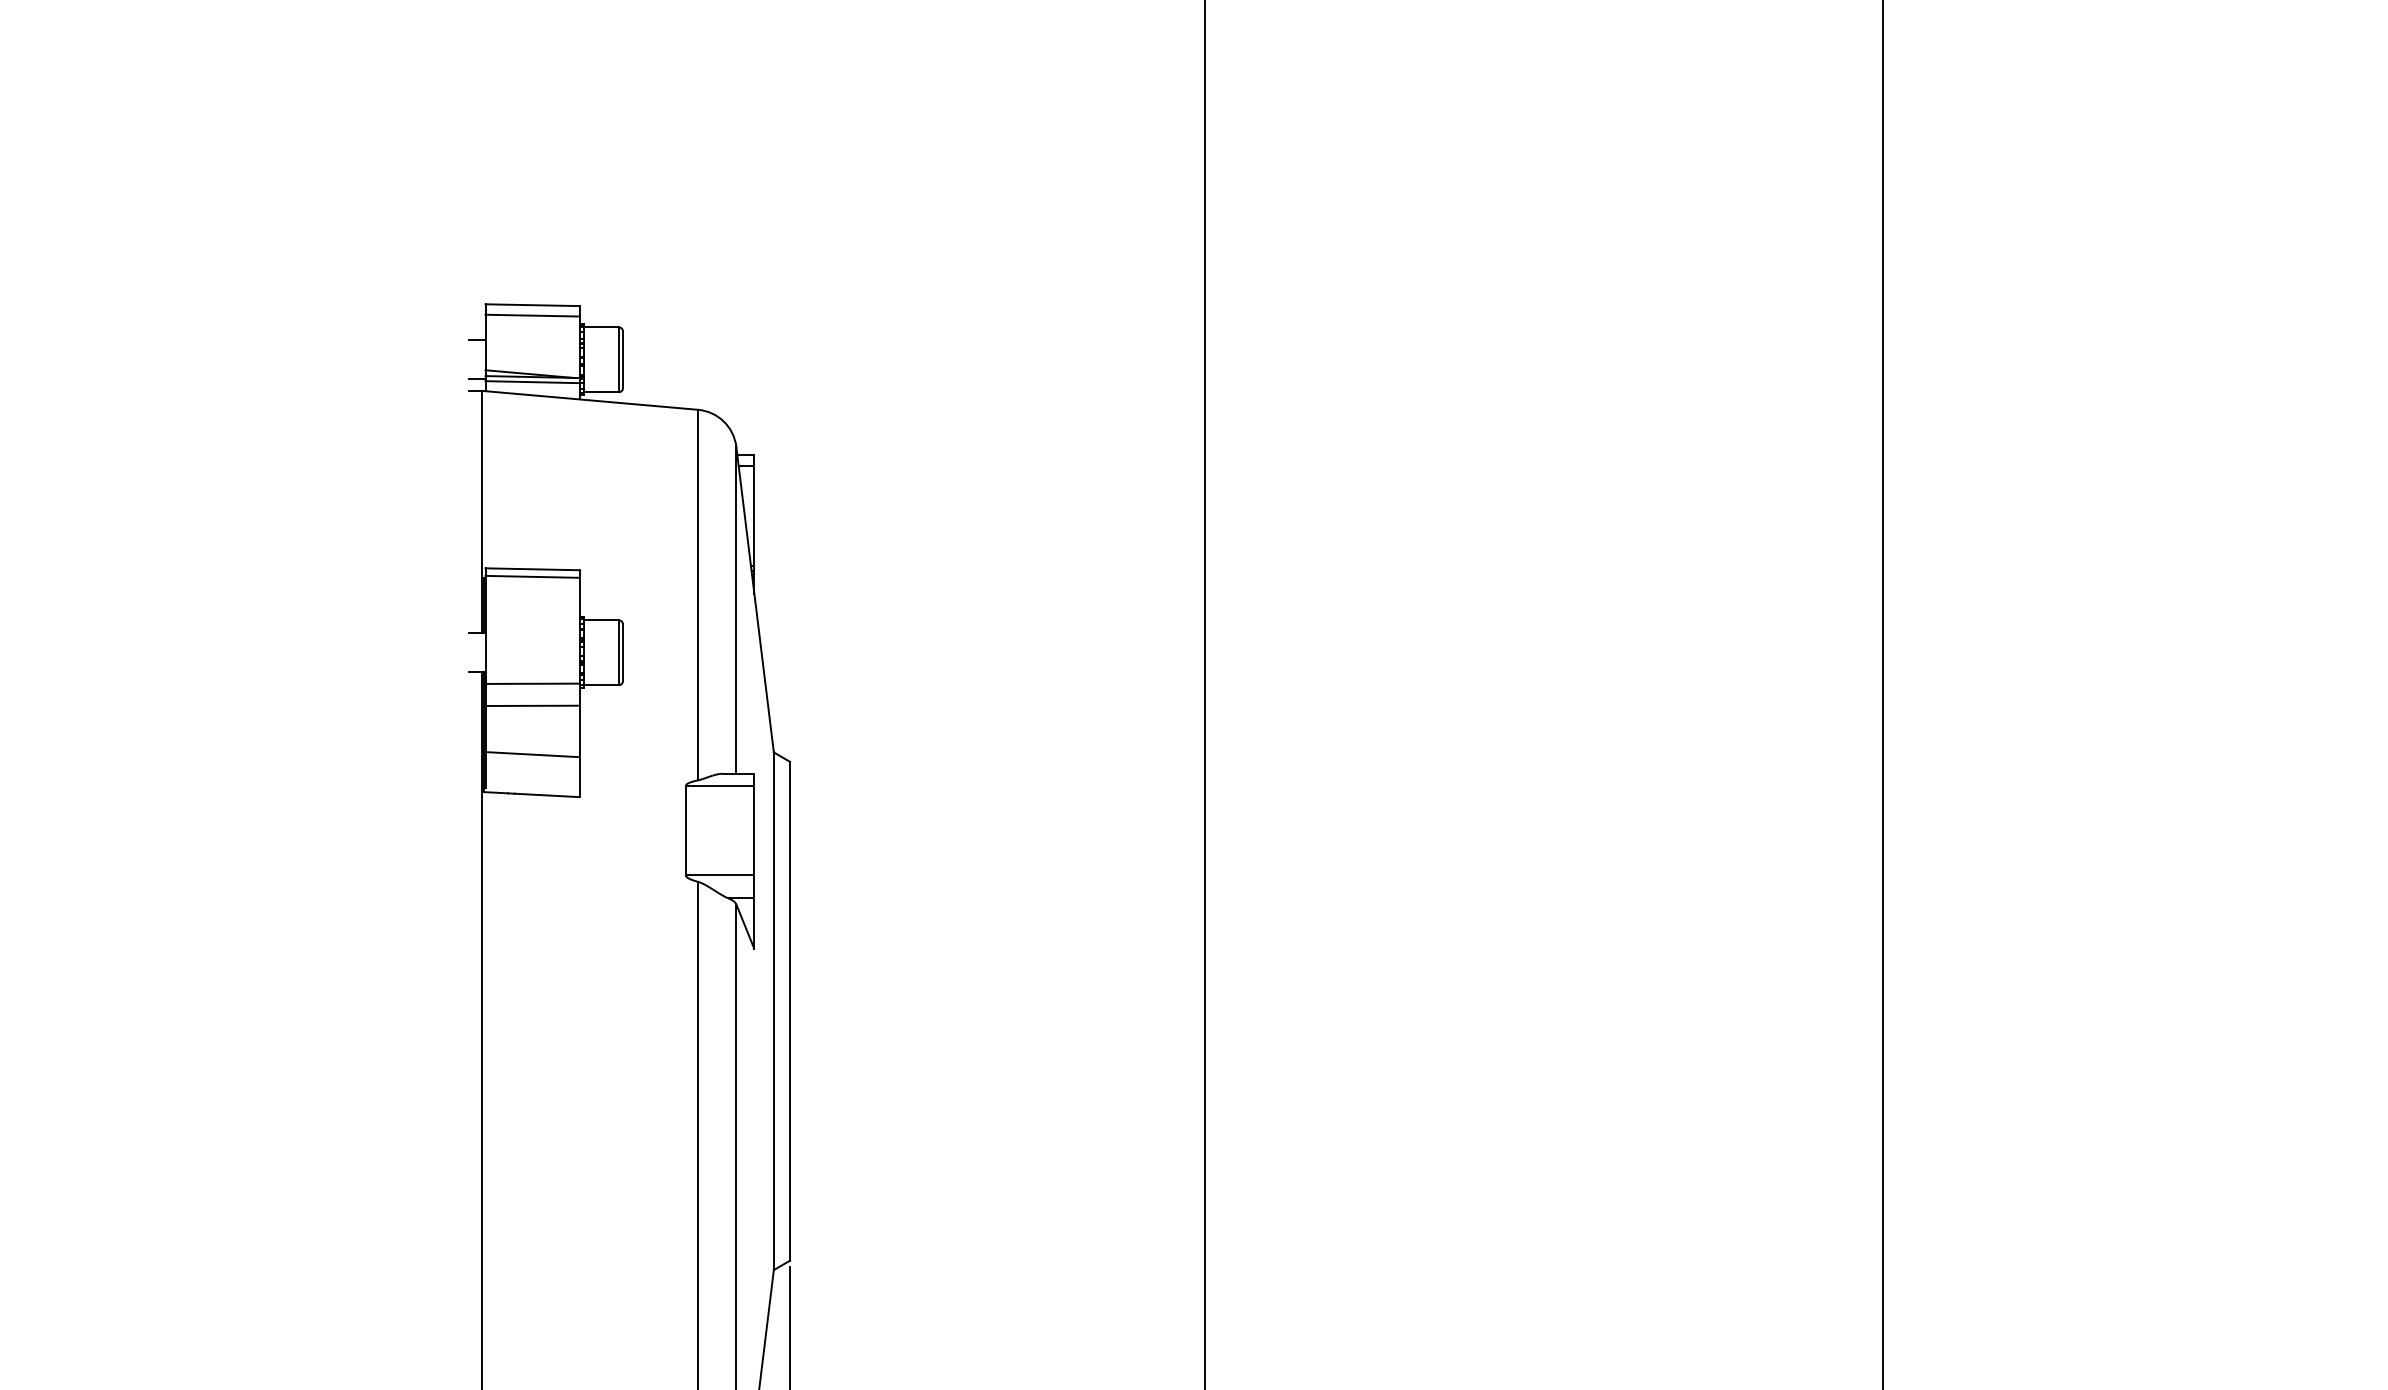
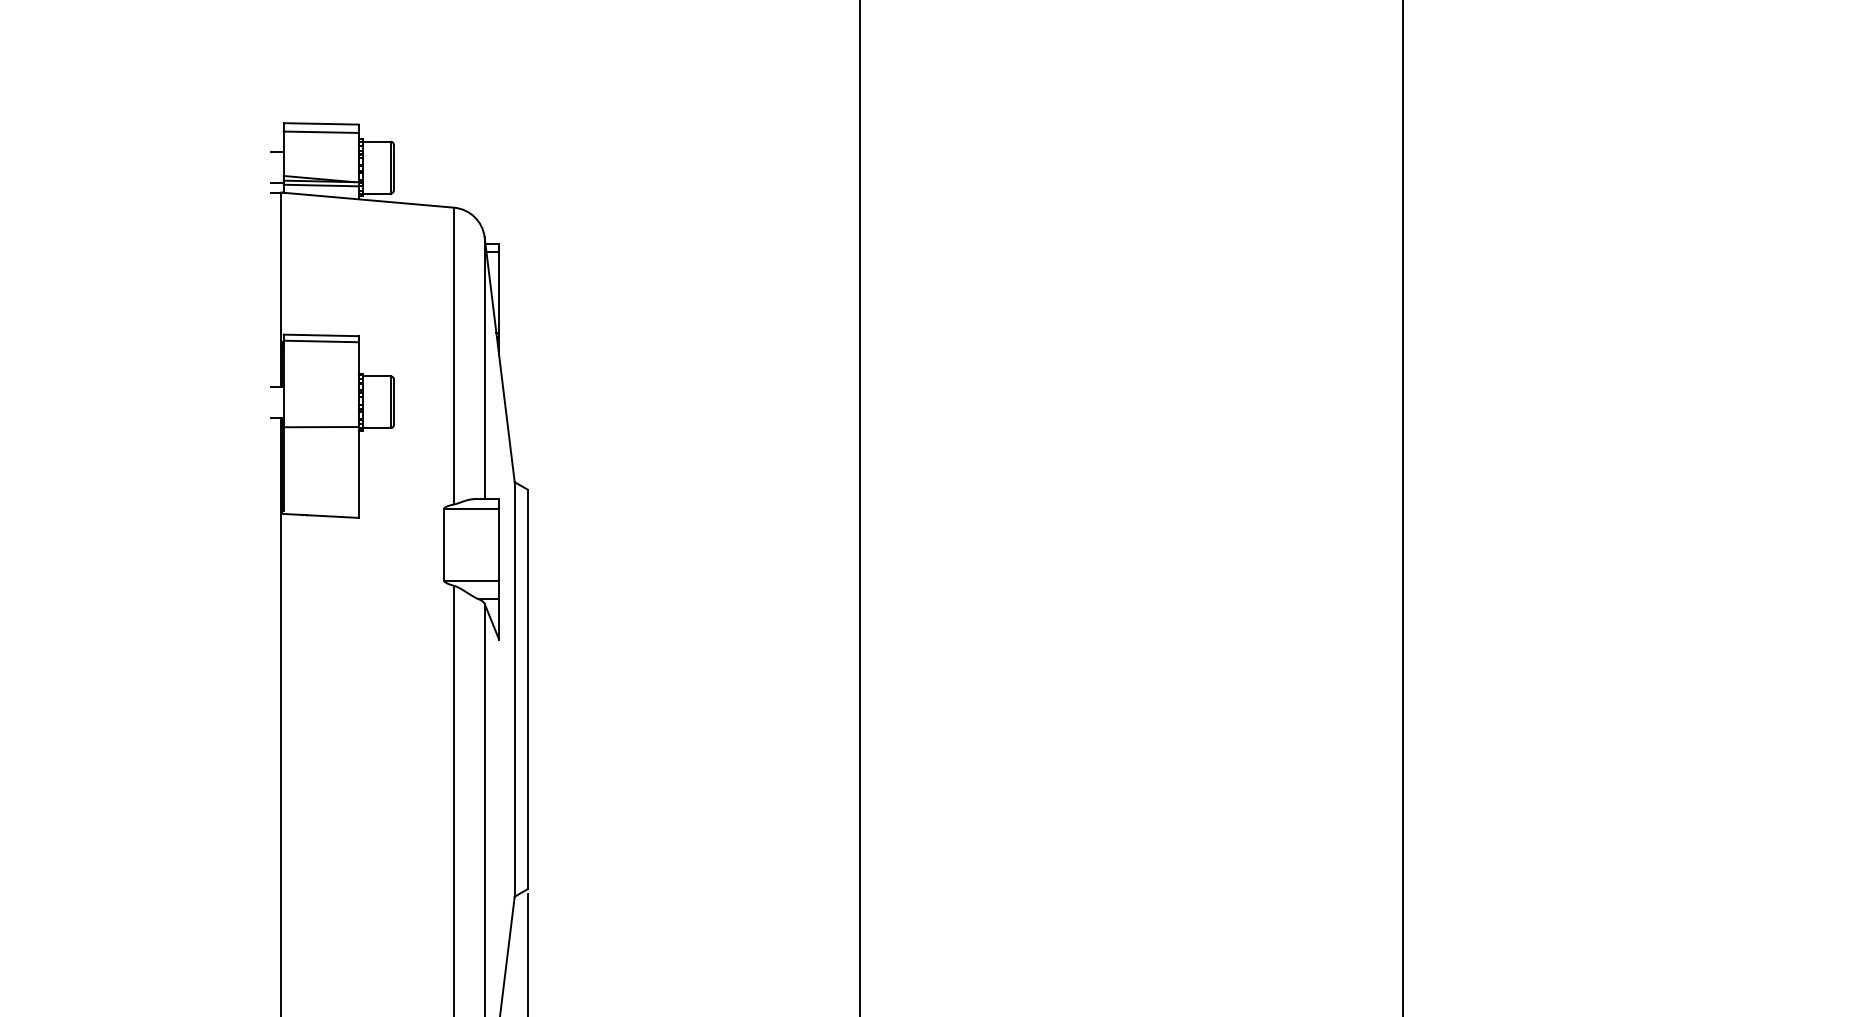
line: (532, 705) -> (321, 444), removed
line: (532, 754) -> (321, 483), removed

